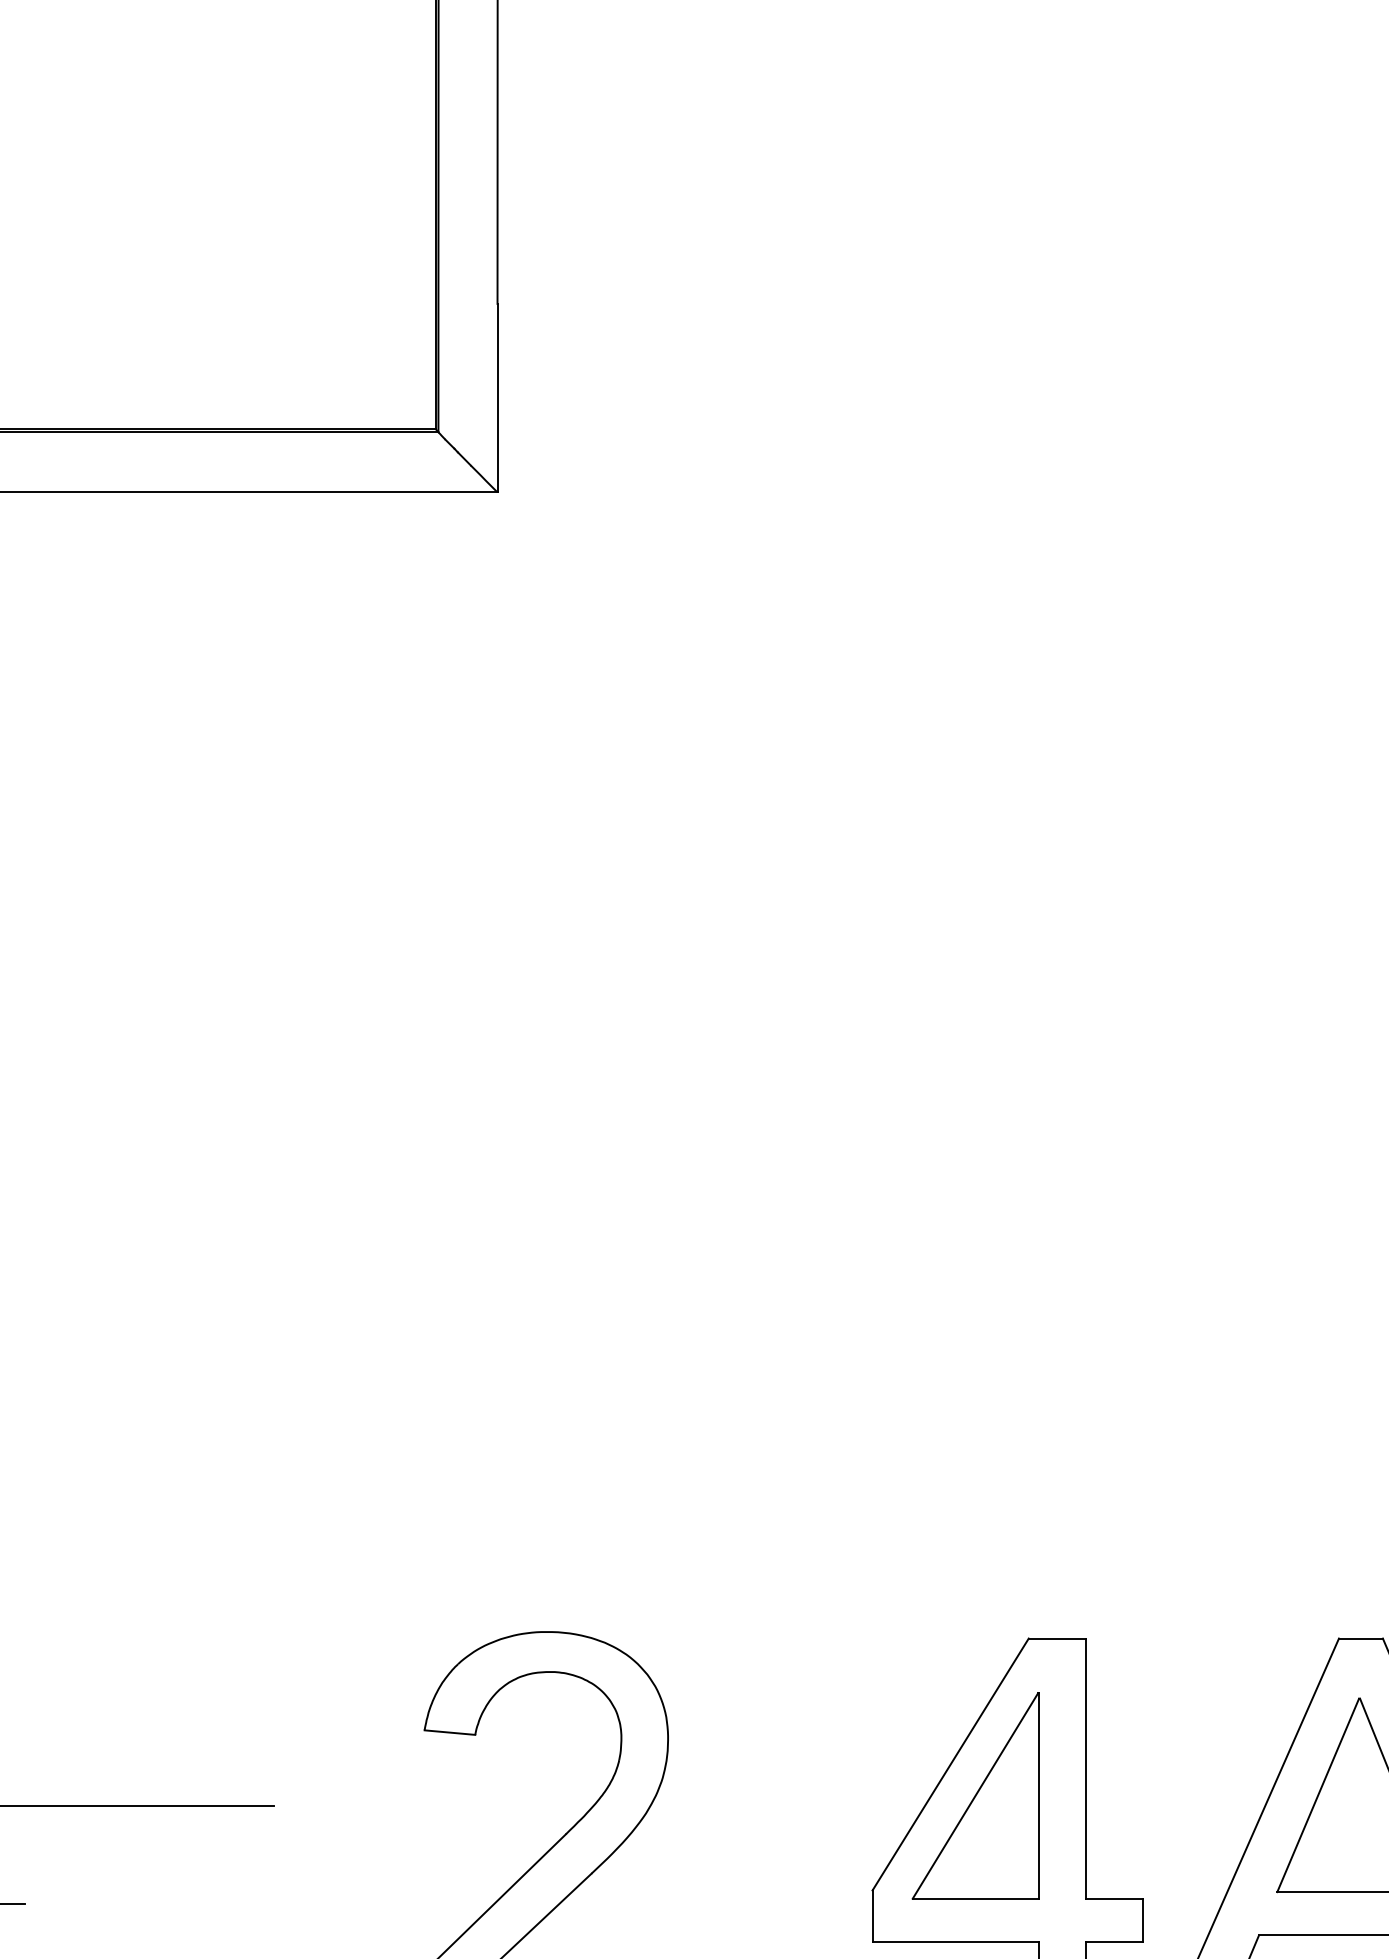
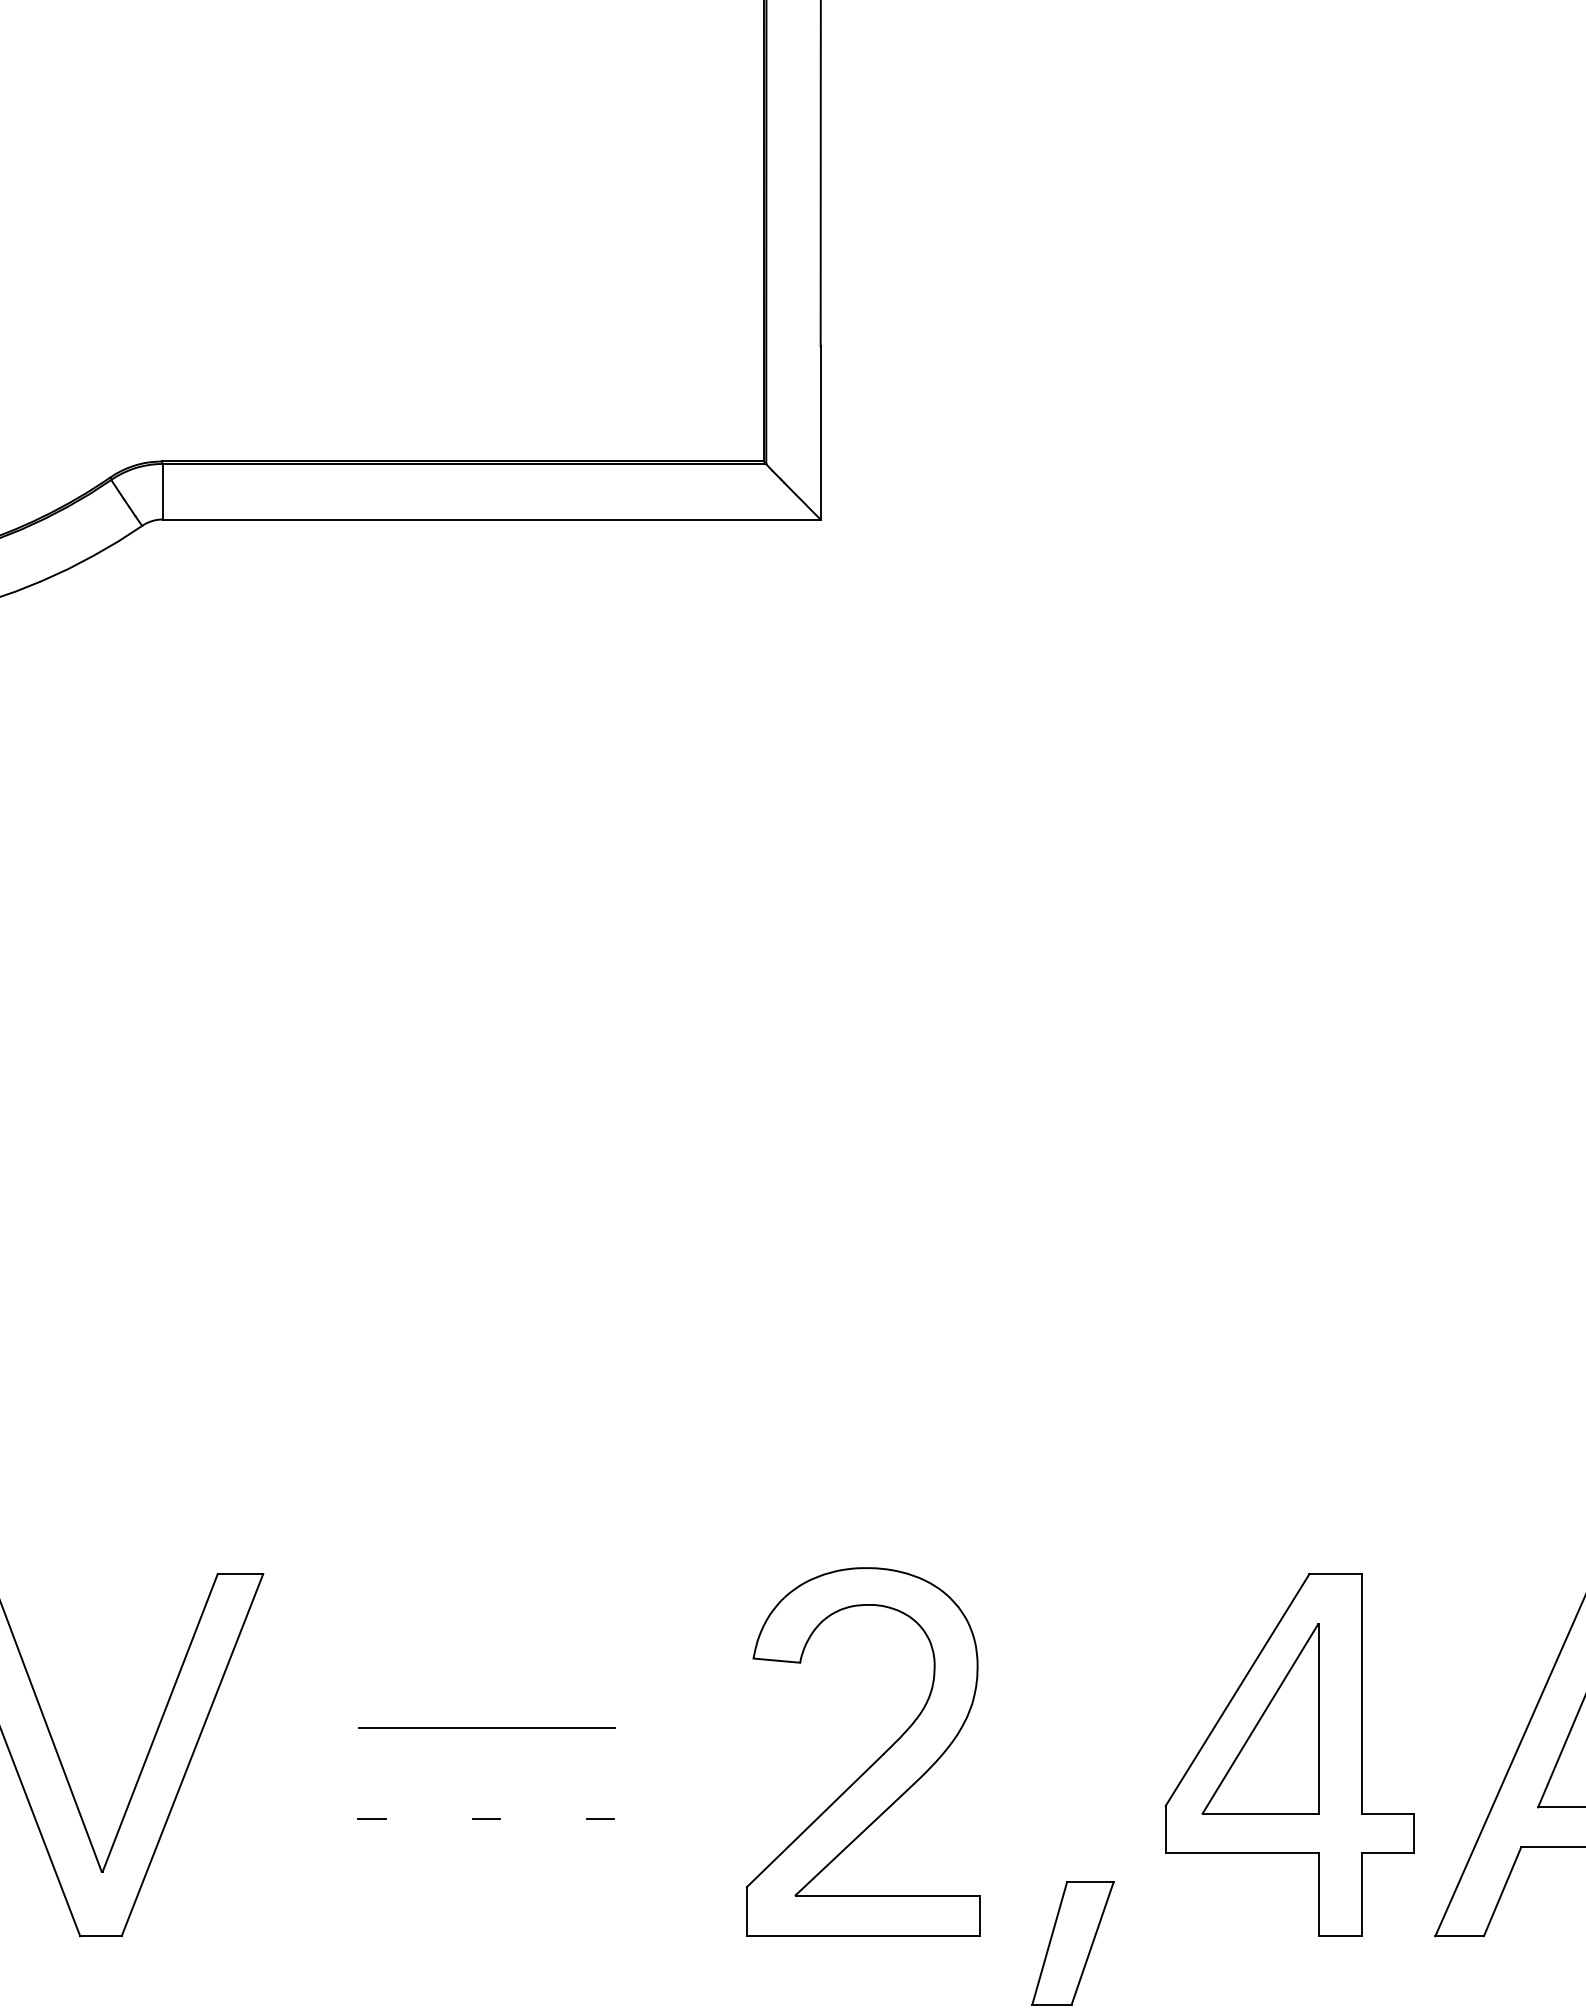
line: (134, 1904) -> (486, 1818), added
line: (258, 1904) -> (600, 1818), added

